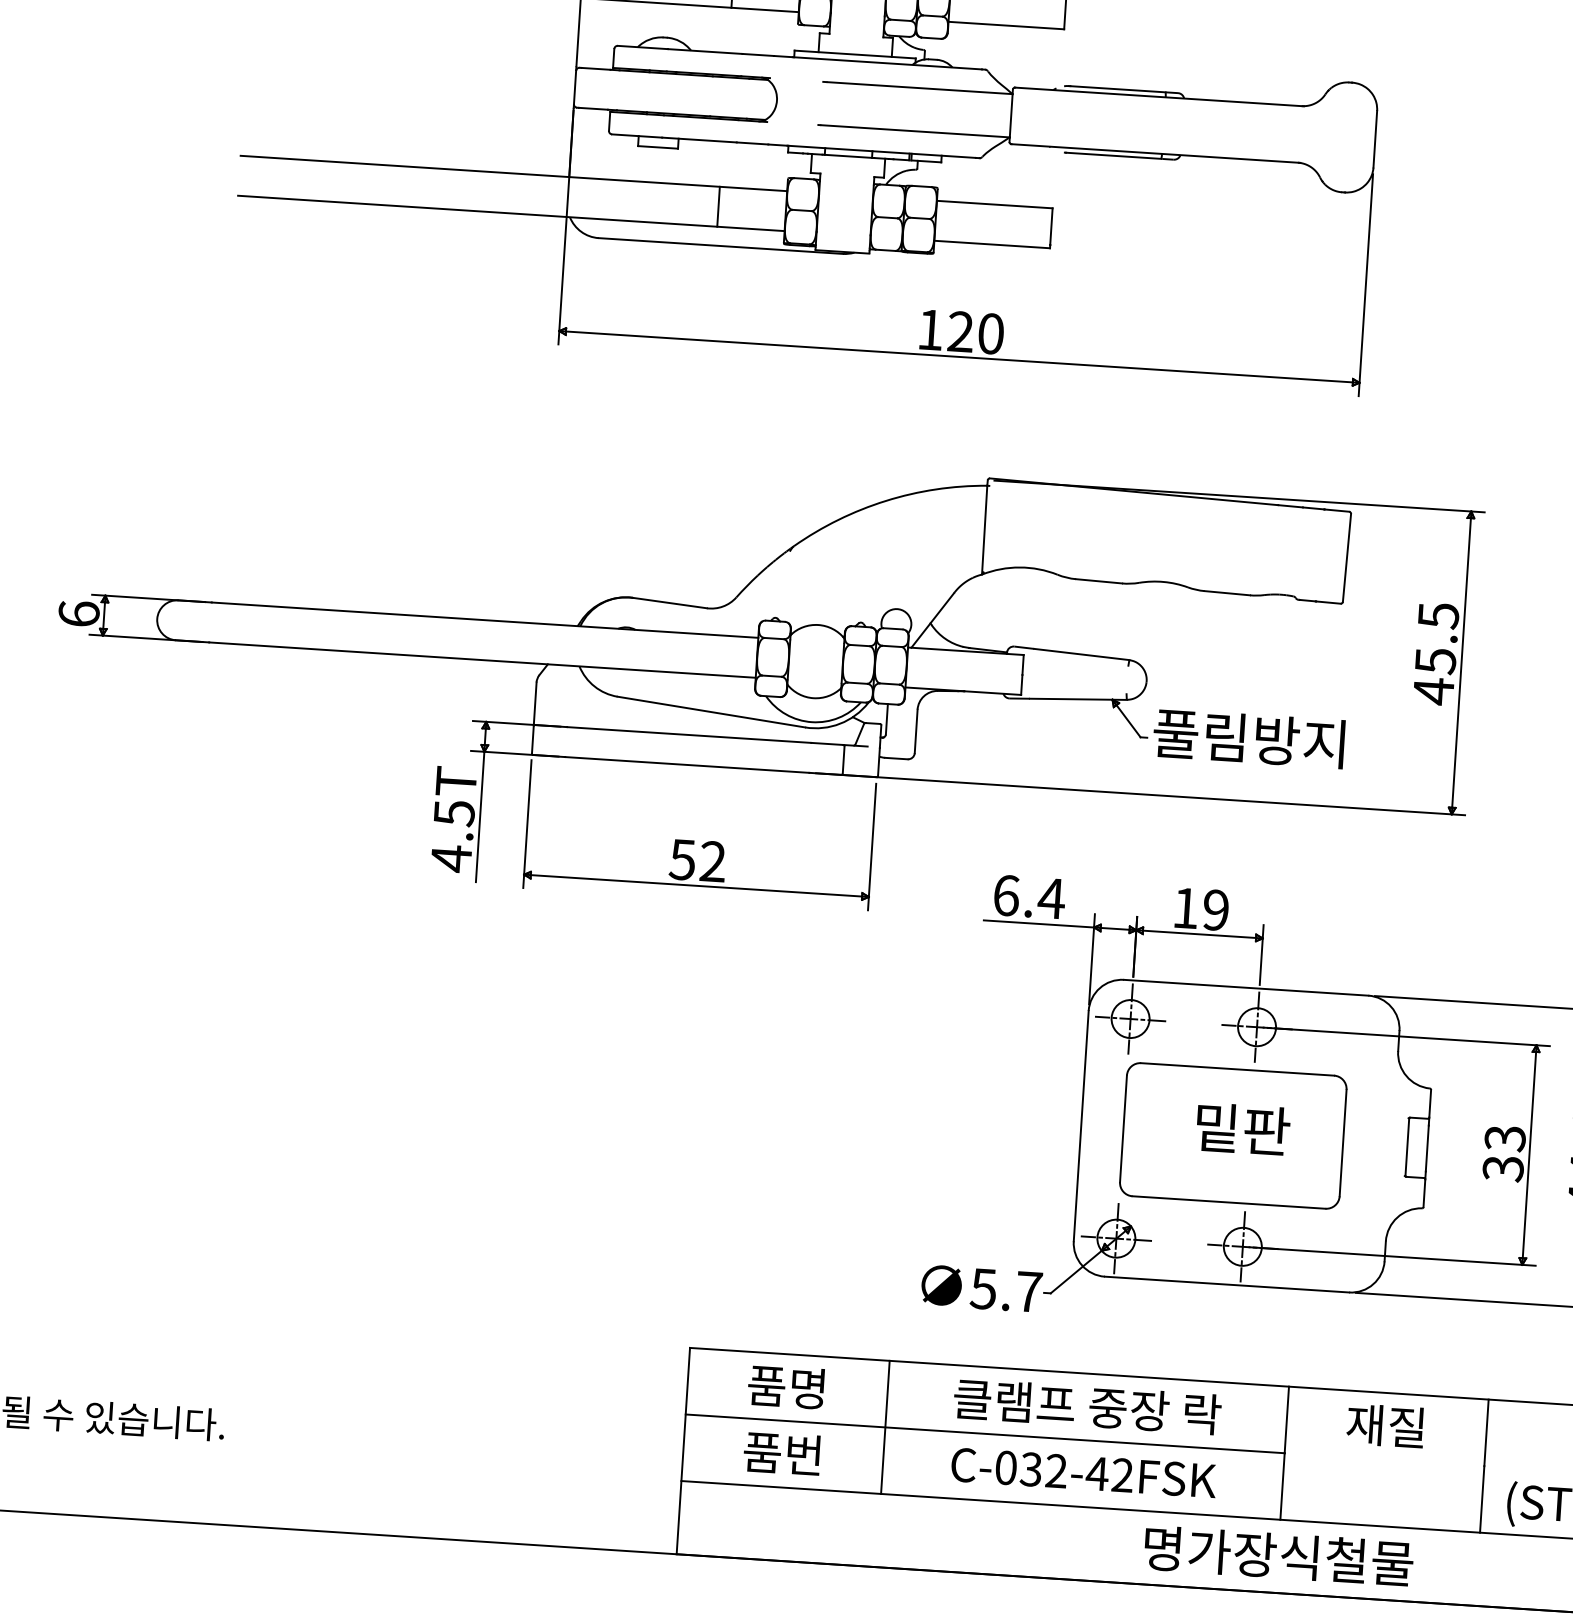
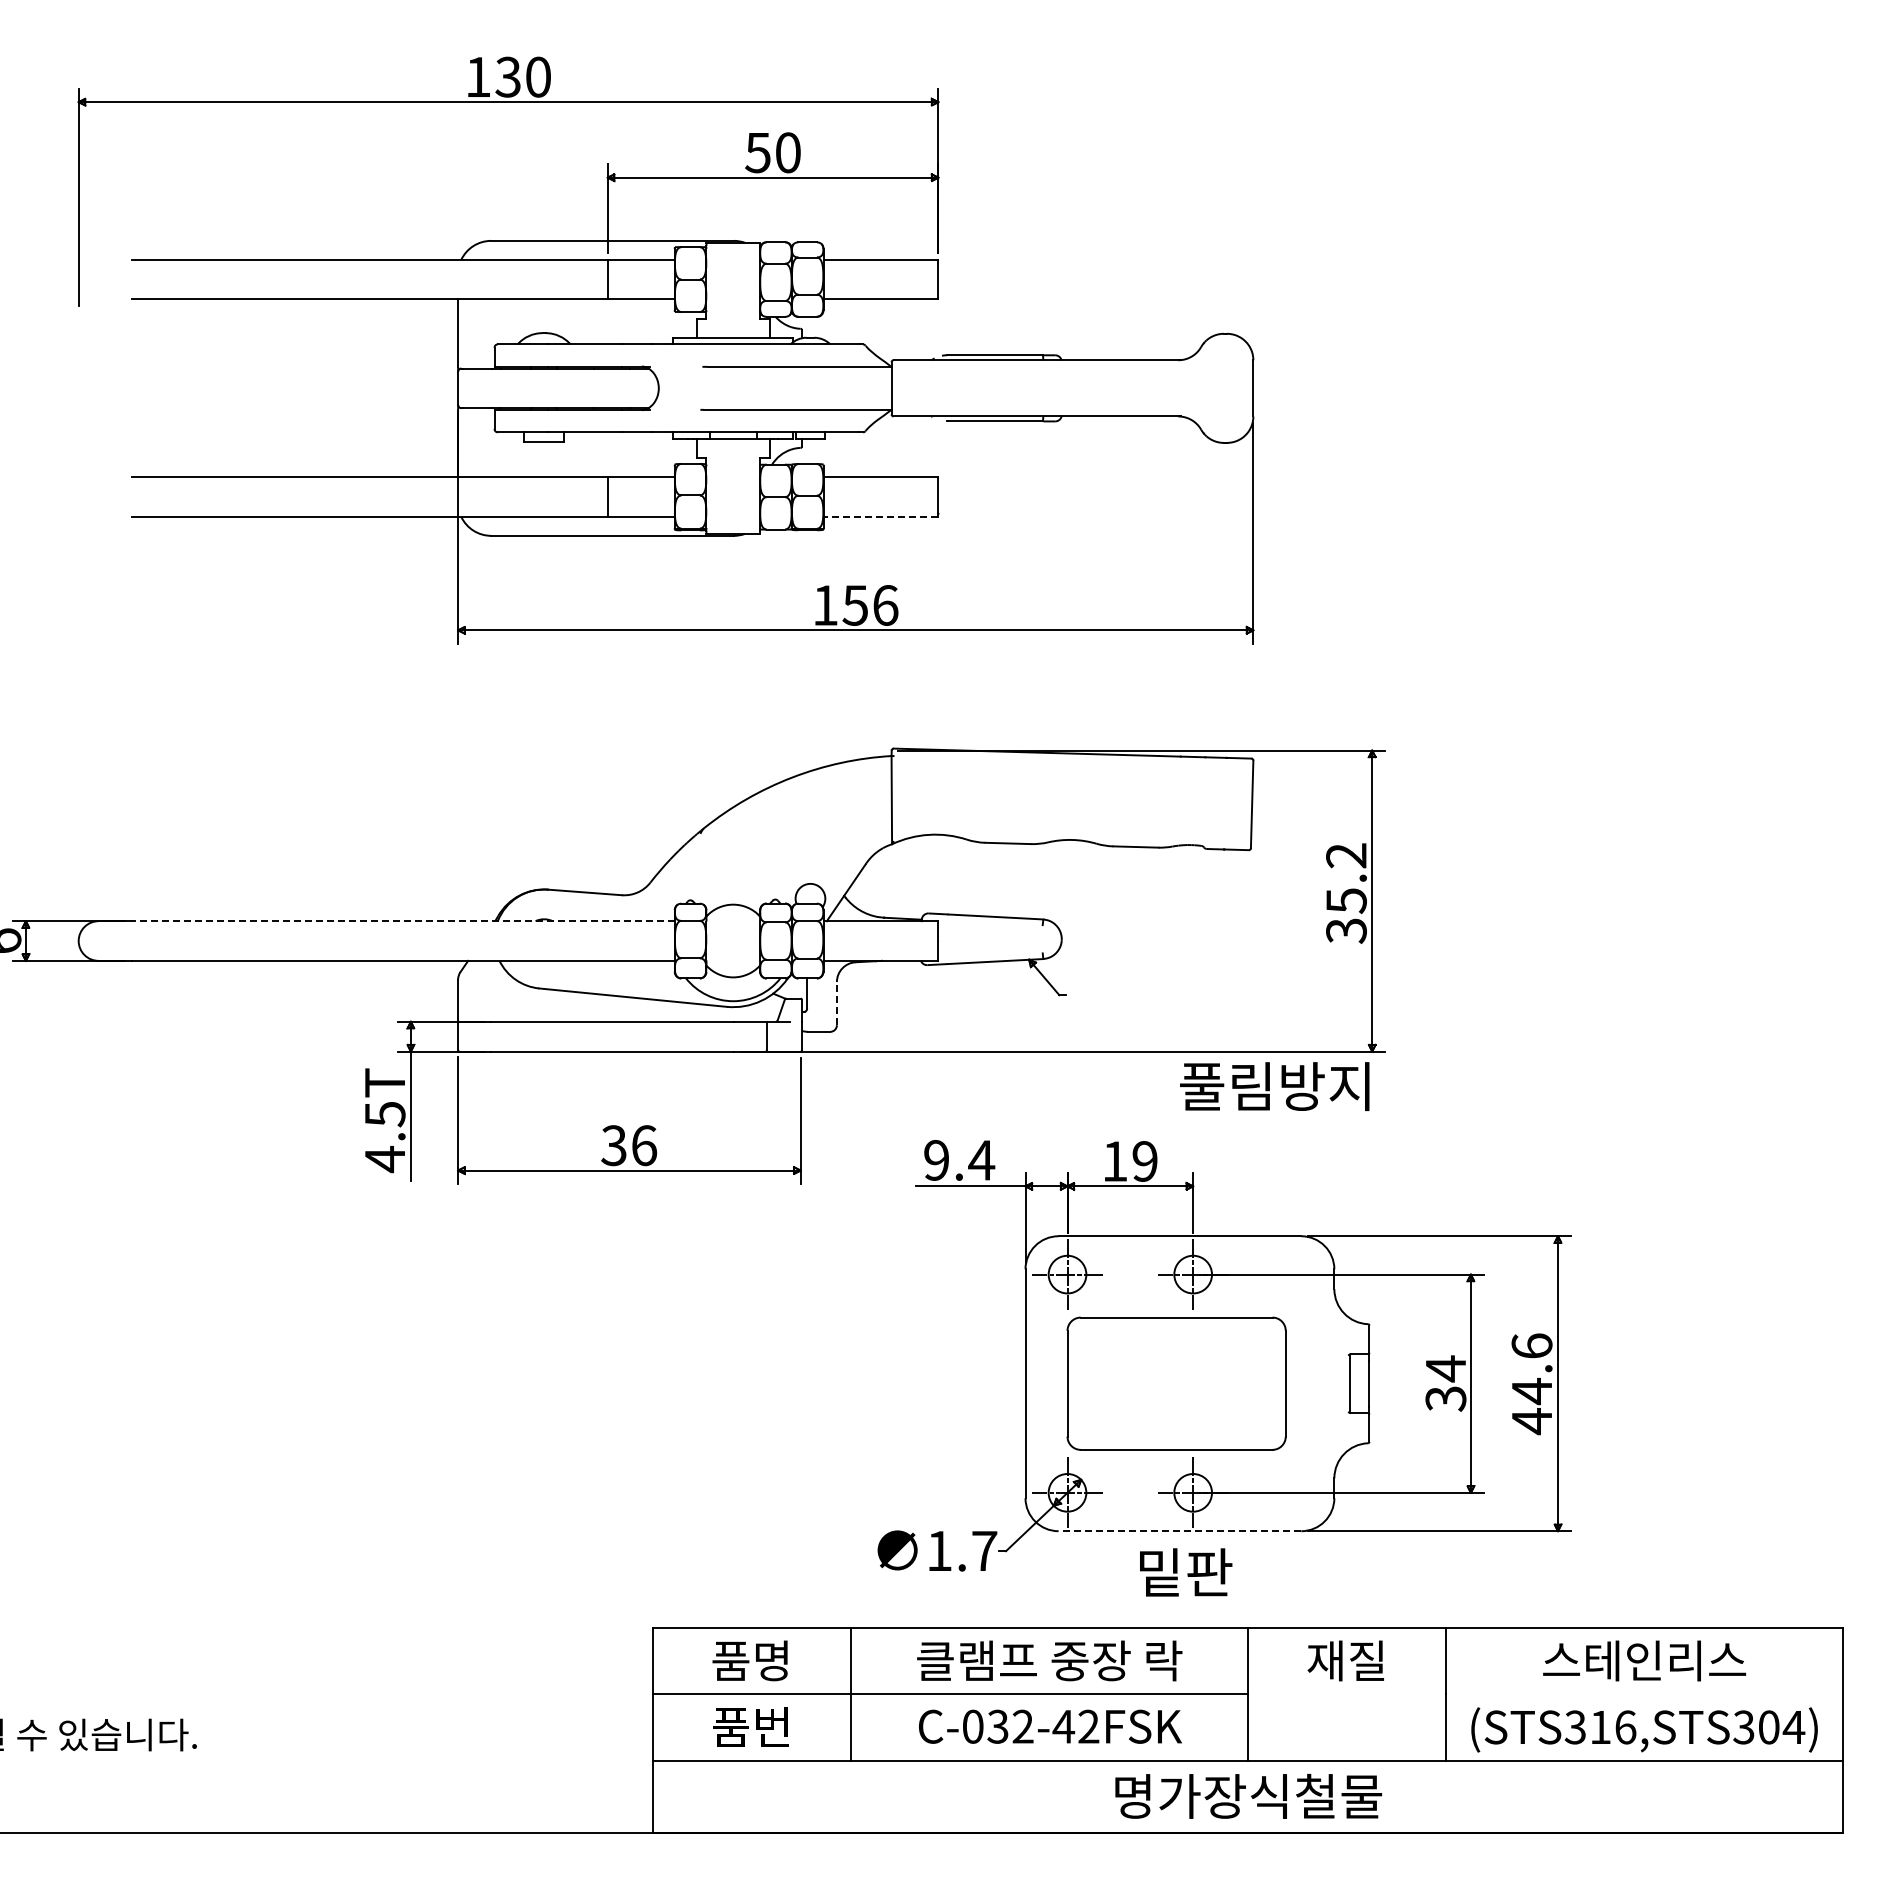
line: (991, 244) -> (880, 517), solid -> dashed
text: (975, 332) -> (870, 605), 120 -> 156
line: (485, 620) -> (403, 921), solid -> dashed
text: (1436, 653) -> (1346, 893), 45.5 -> 35.2
line: (915, 731) -> (836, 1003), solid -> dashed
text: (1248, 738) -> (1274, 1086), moved
text: (698, 860) -> (629, 1145), 52 -> 36
text: (1006, 895) -> (936, 1160), 6.4 -> 9.4
text: (1243, 1129) -> (1186, 1572), moved
text: (1504, 1138) -> (1445, 1368), 33 -> 34
line: (1226, 1284) -> (1179, 1531), solid -> dashed
text: (982, 1289) -> (938, 1551), 5.7 -> 1.7

